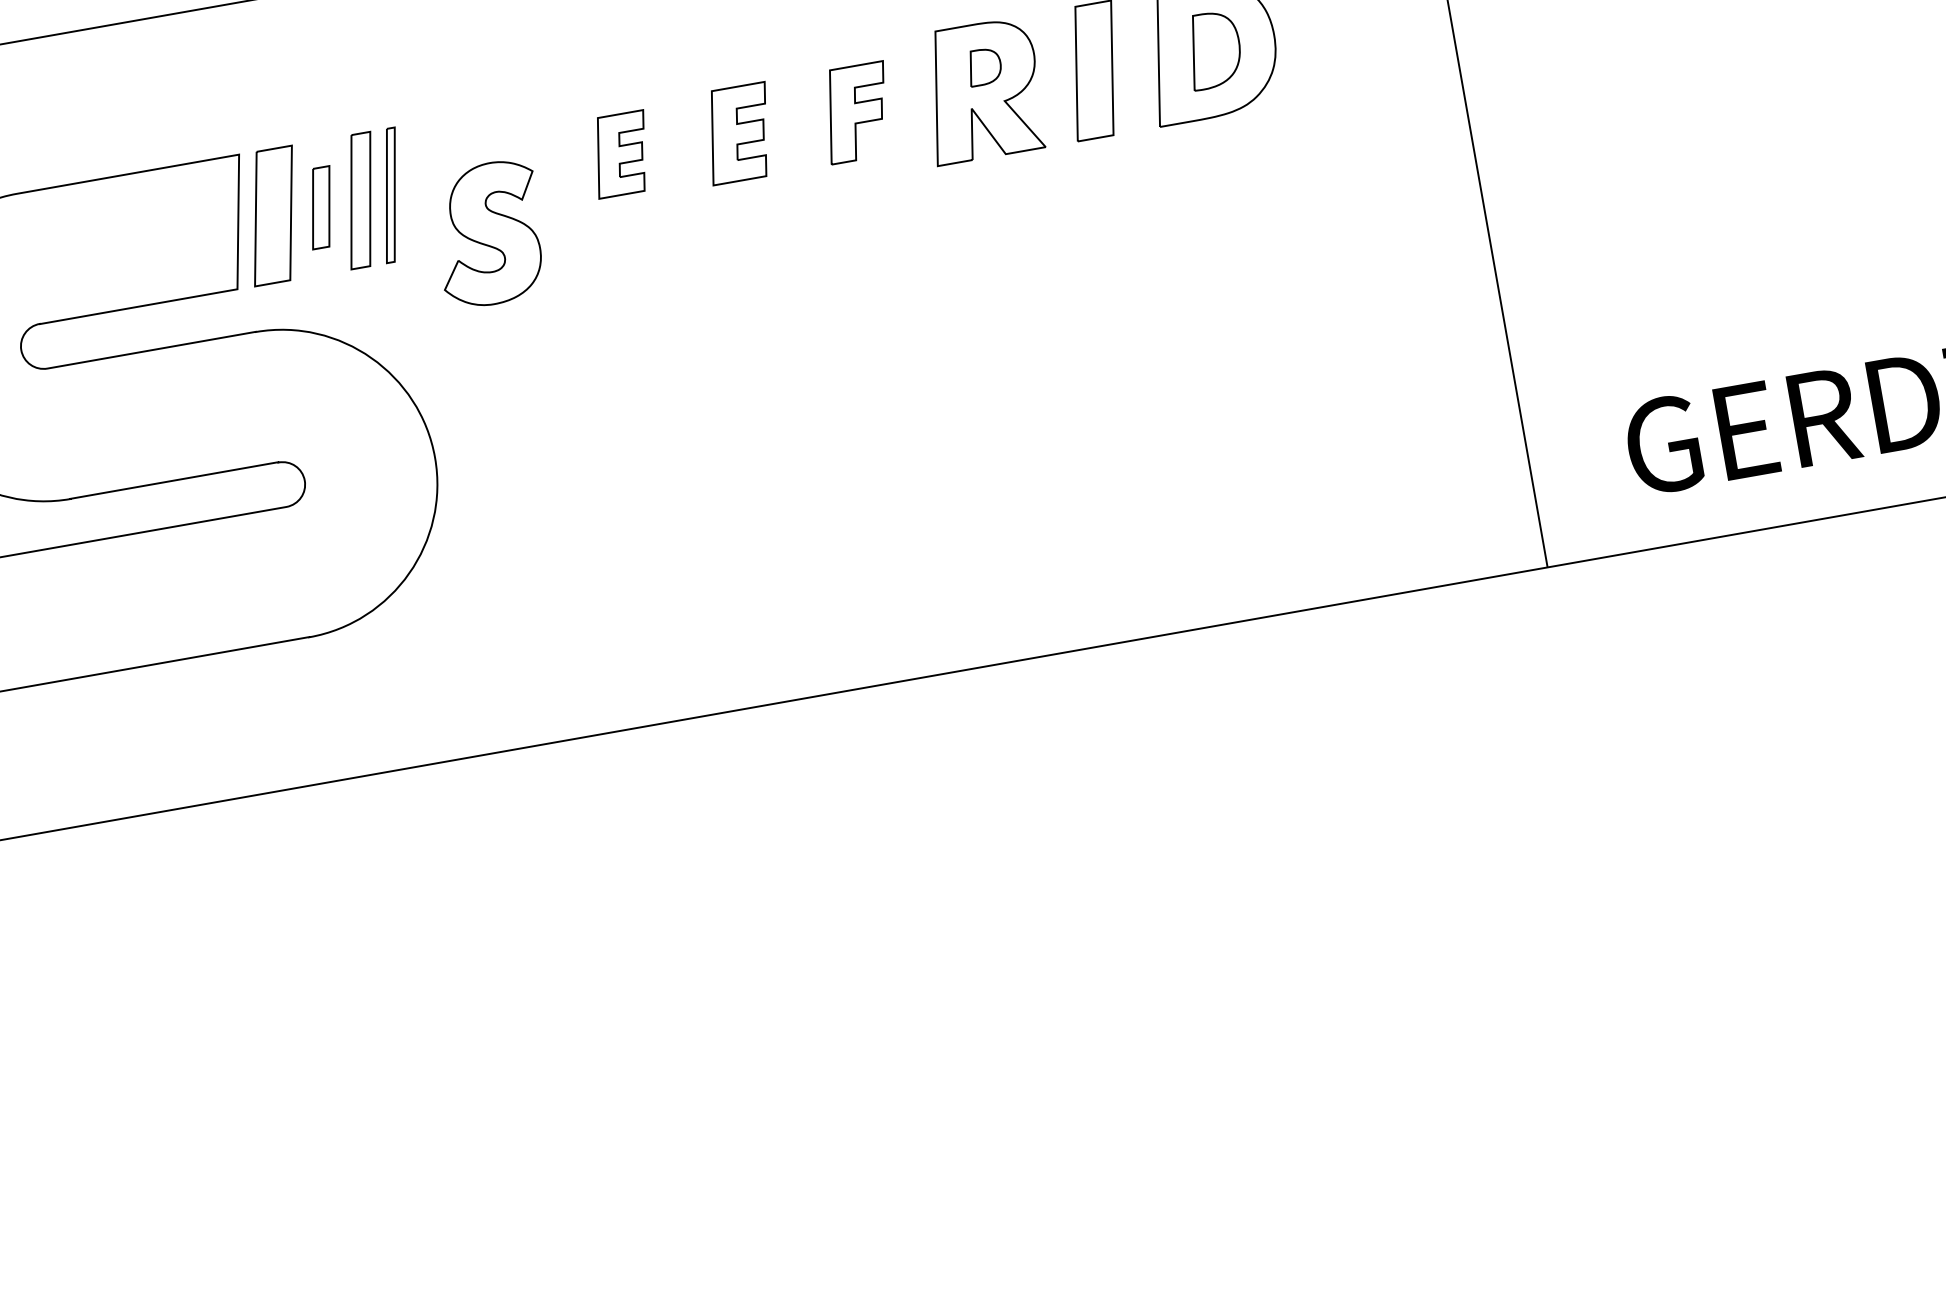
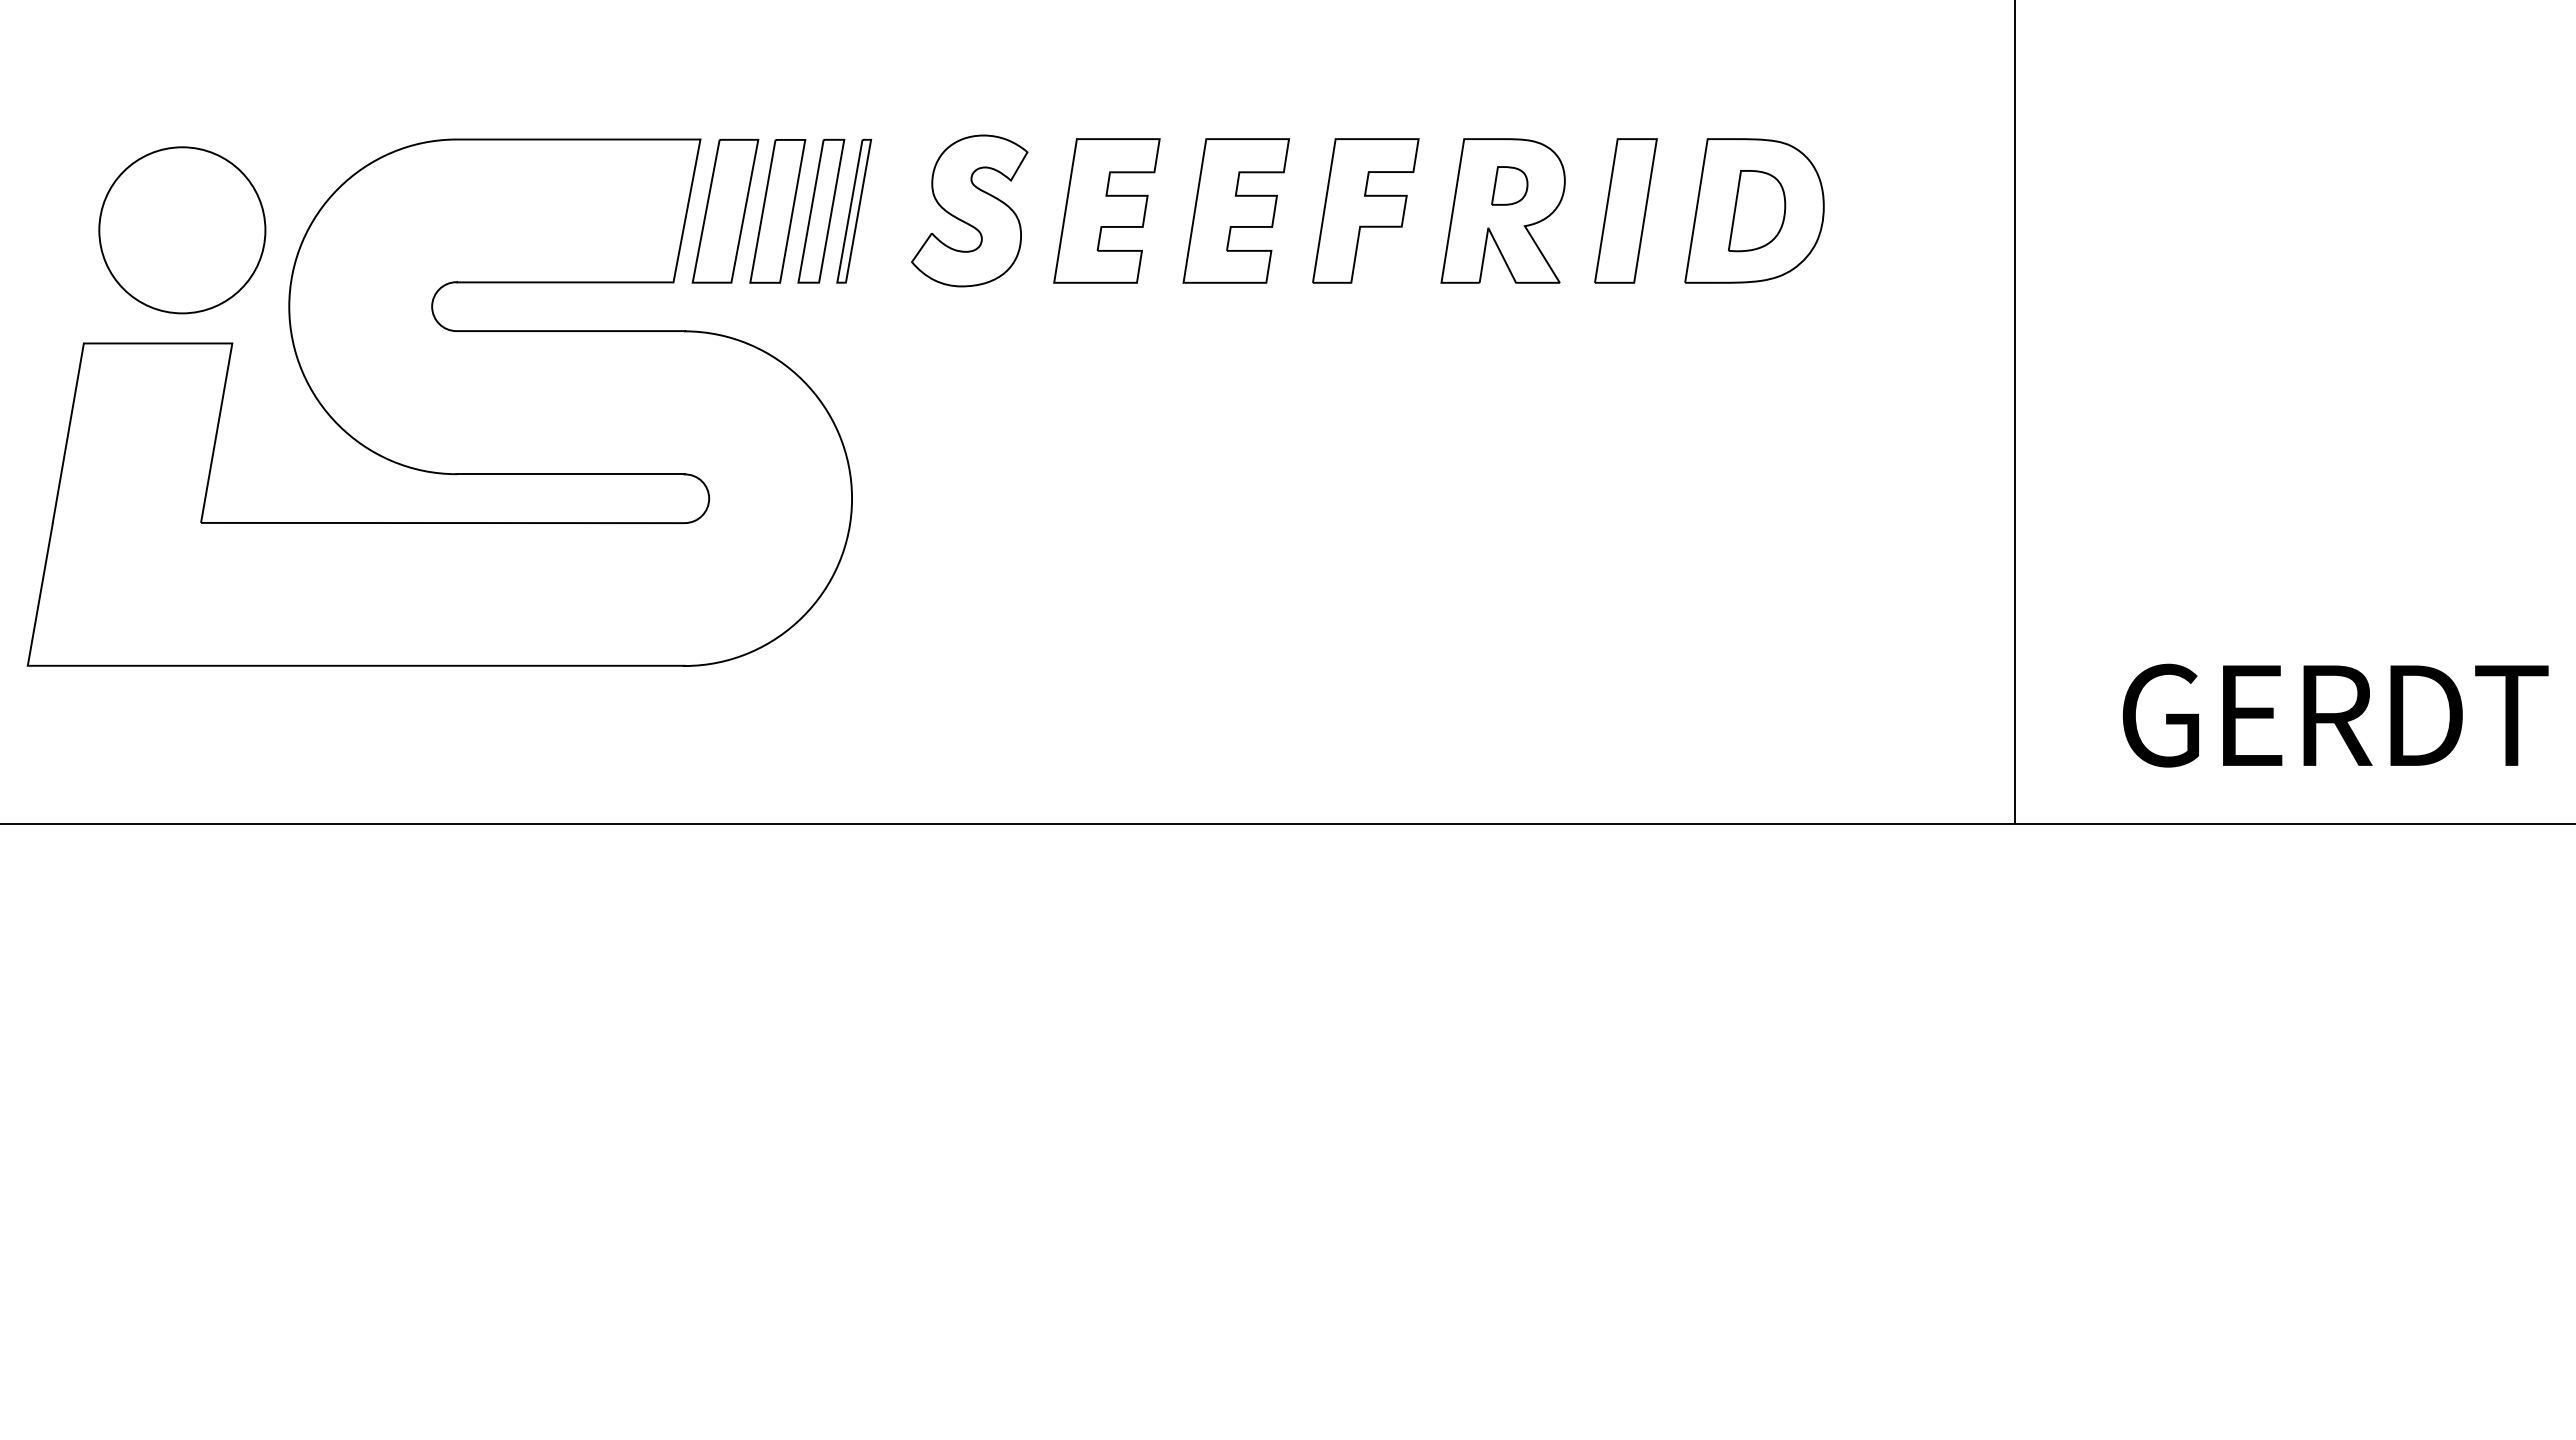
part: (856, 112) -> (1365, 210), size x1.43
part: (738, 133) -> (1235, 210), size x1.43
part: (620, 154) -> (1106, 210), size x1.67
part: (320, 207) -> (777, 211), size x1.67
part: (489, 233) -> (969, 210), moved

